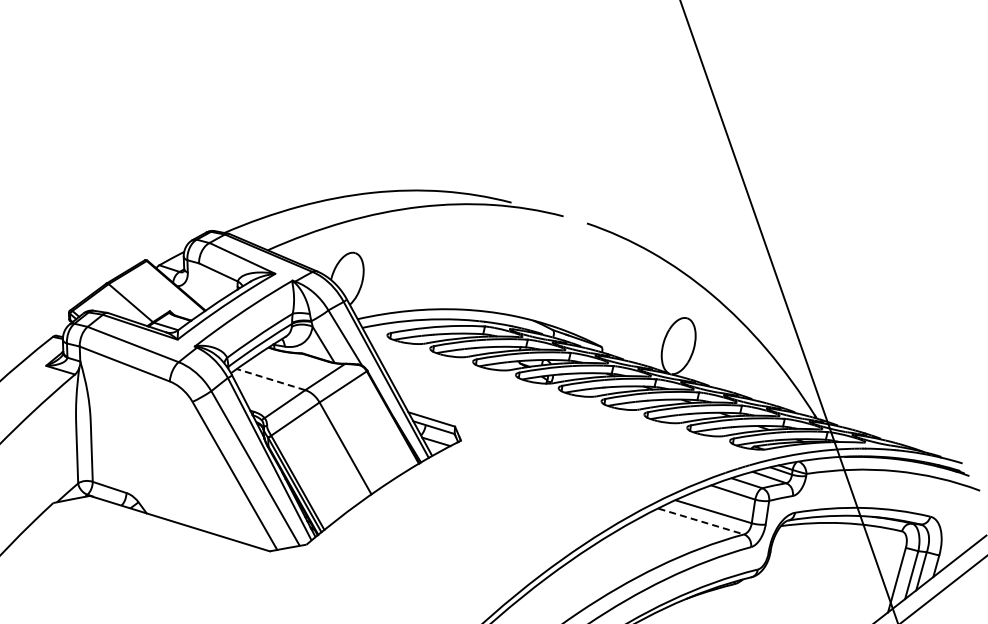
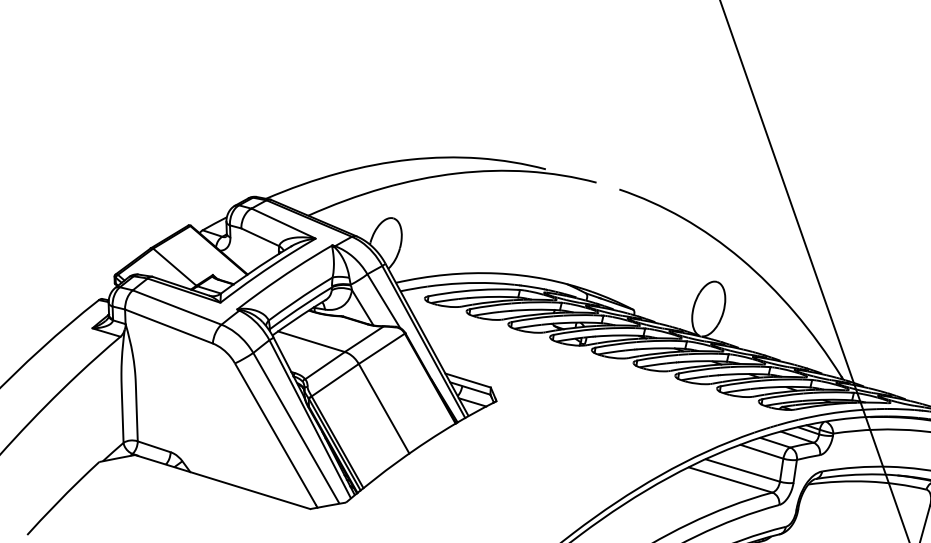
line: (271, 379) -> (311, 341), dashed -> solid
line: (701, 521) -> (730, 479), dashed -> solid

